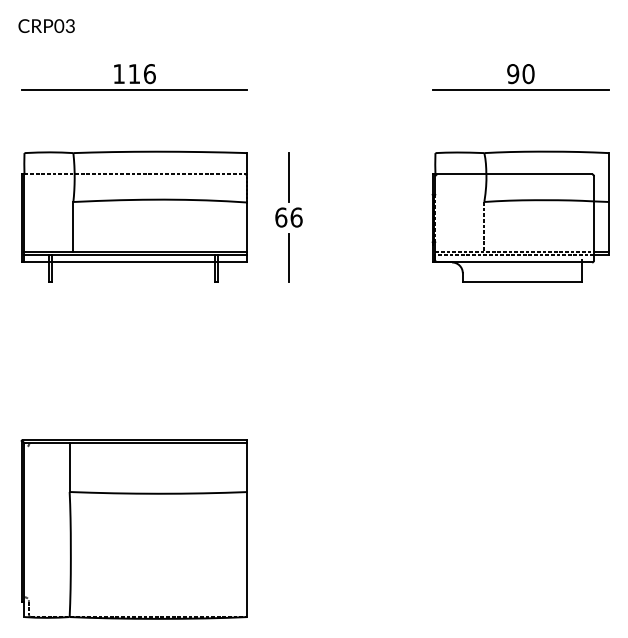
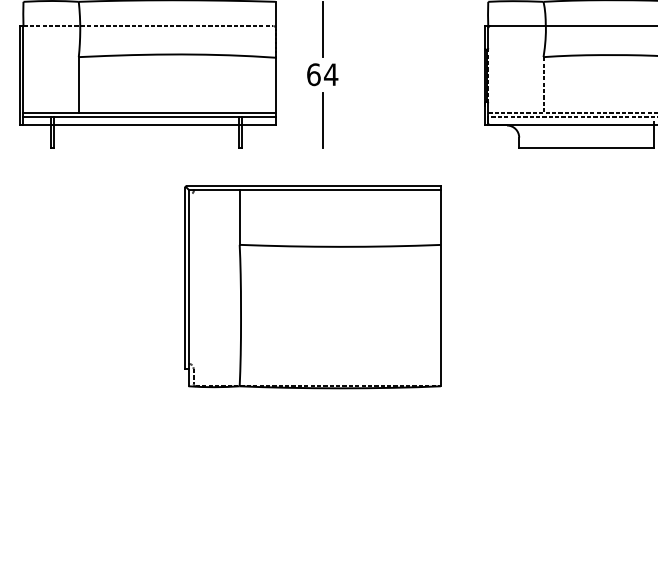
text: (296, 217) -> (331, 74), 66 -> 64
part: (133, 529) -> (311, 287), moved

